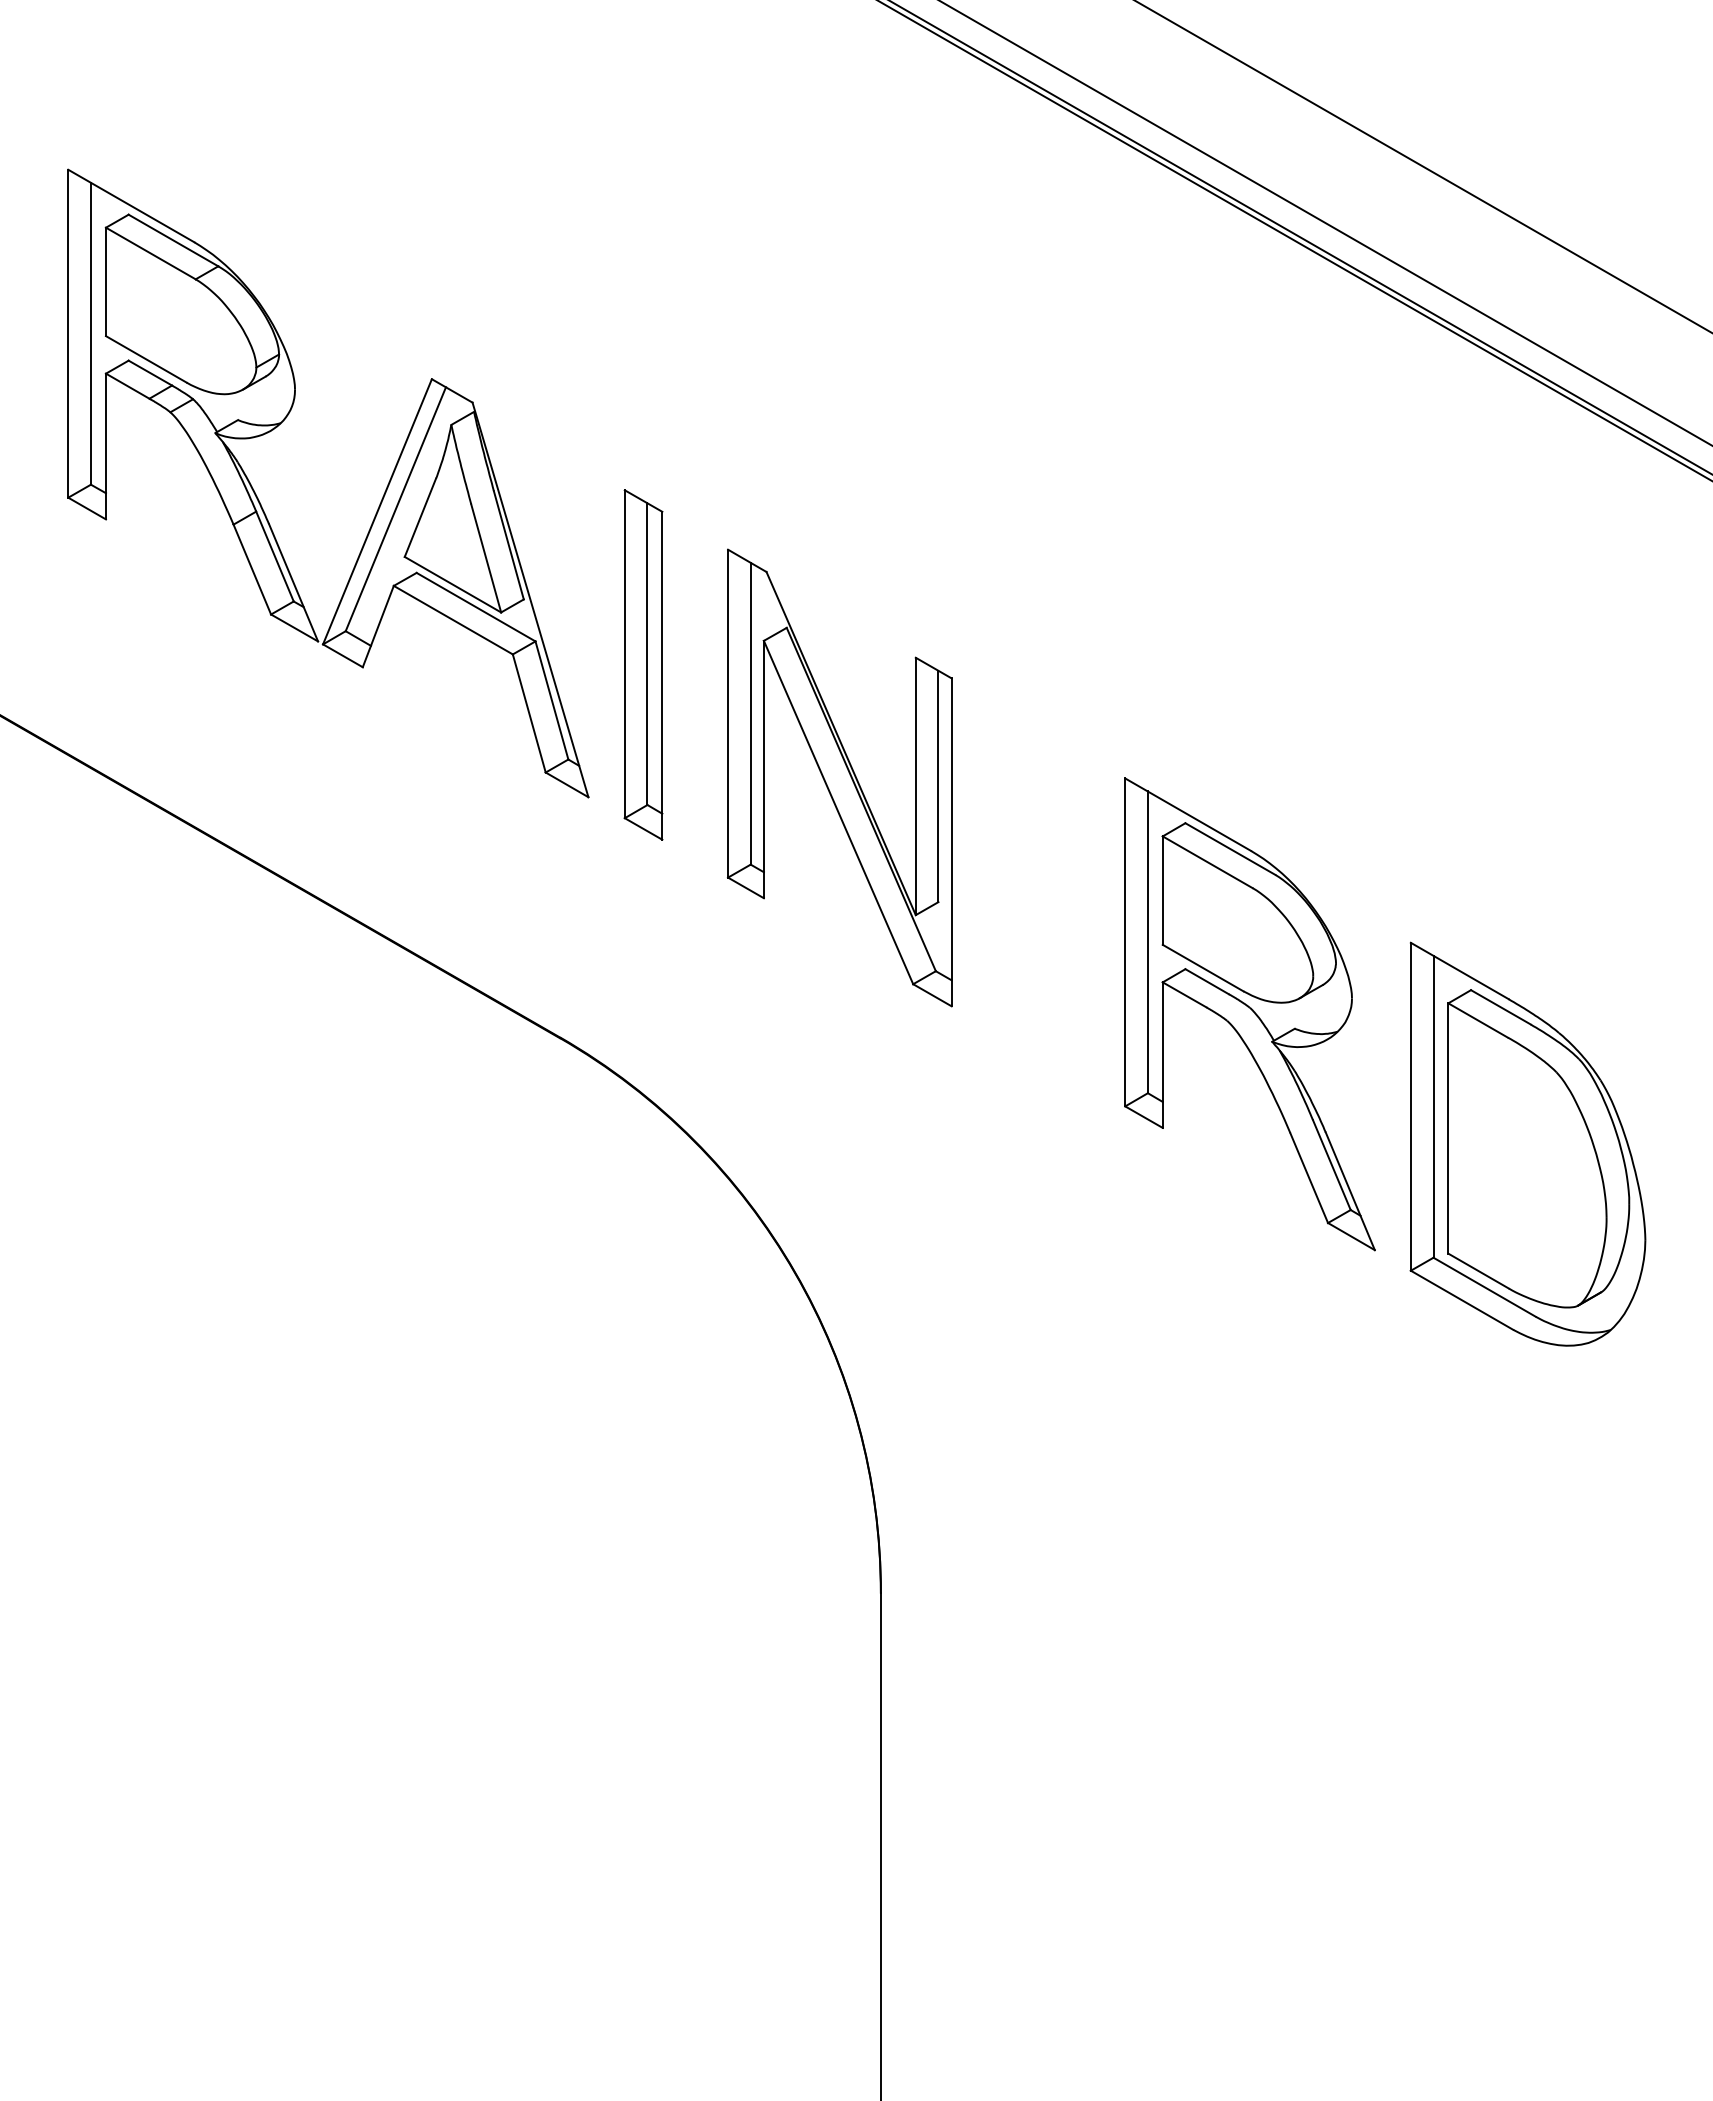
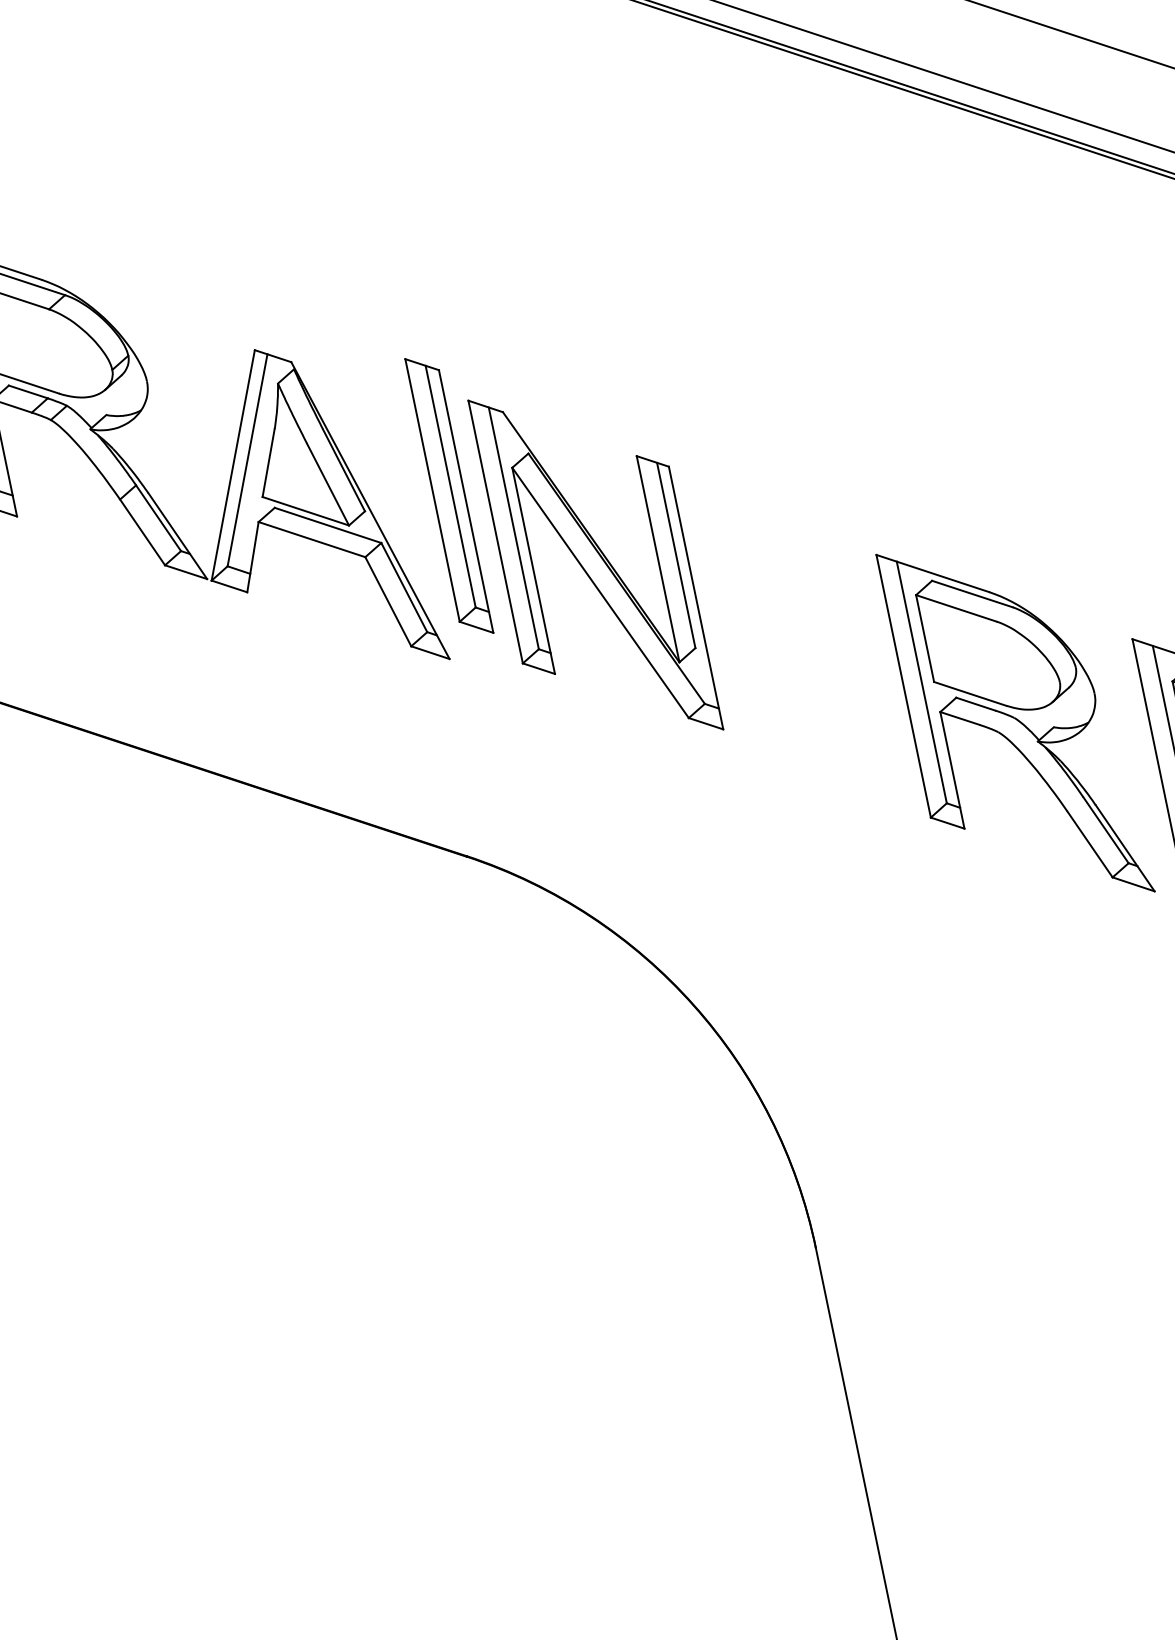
part: (643, 664) -> (449, 495), moved
part: (839, 777) -> (595, 564), moved

